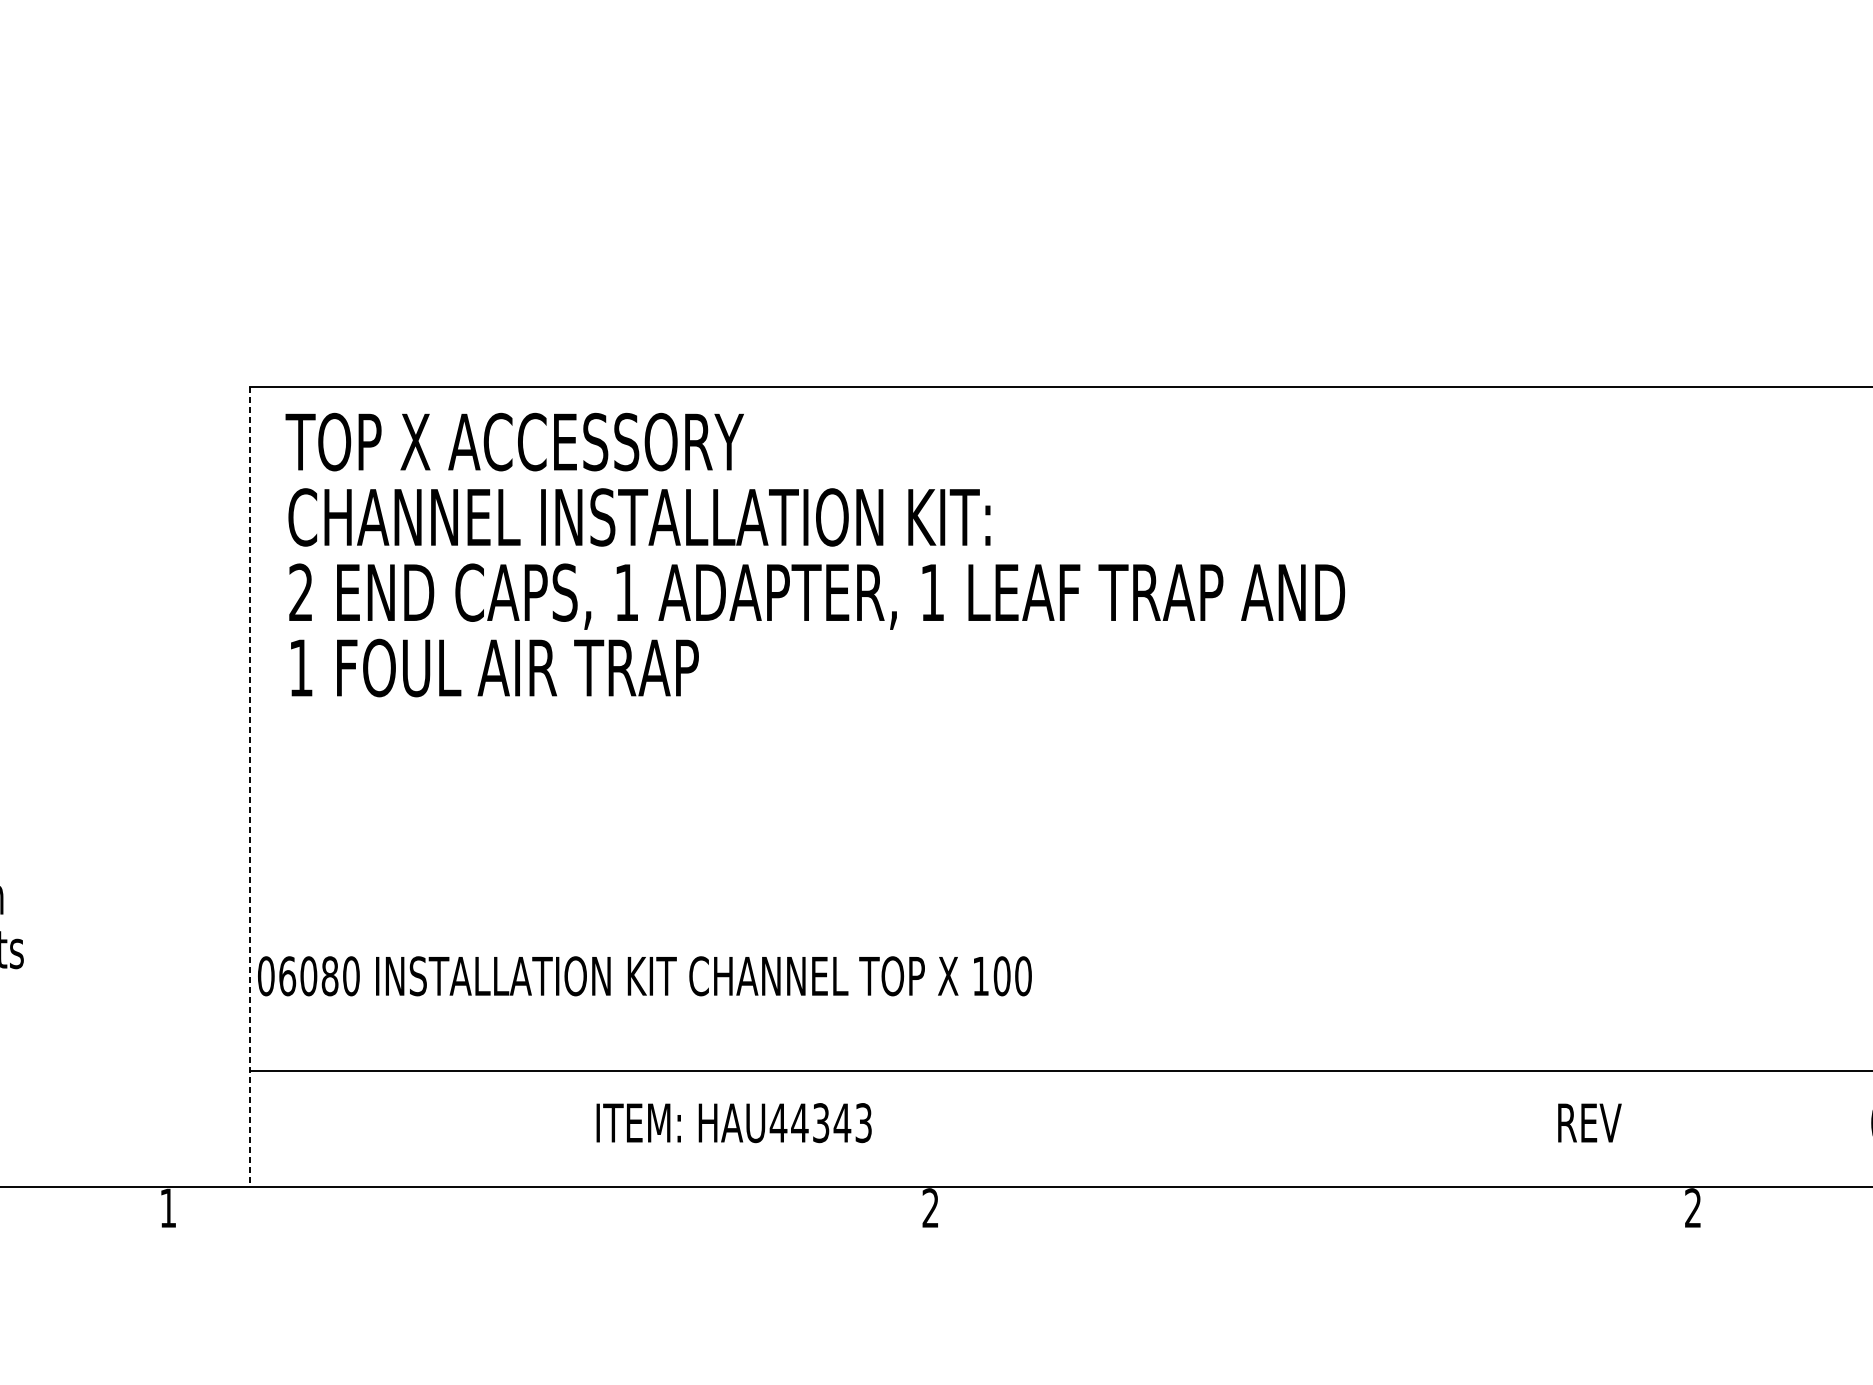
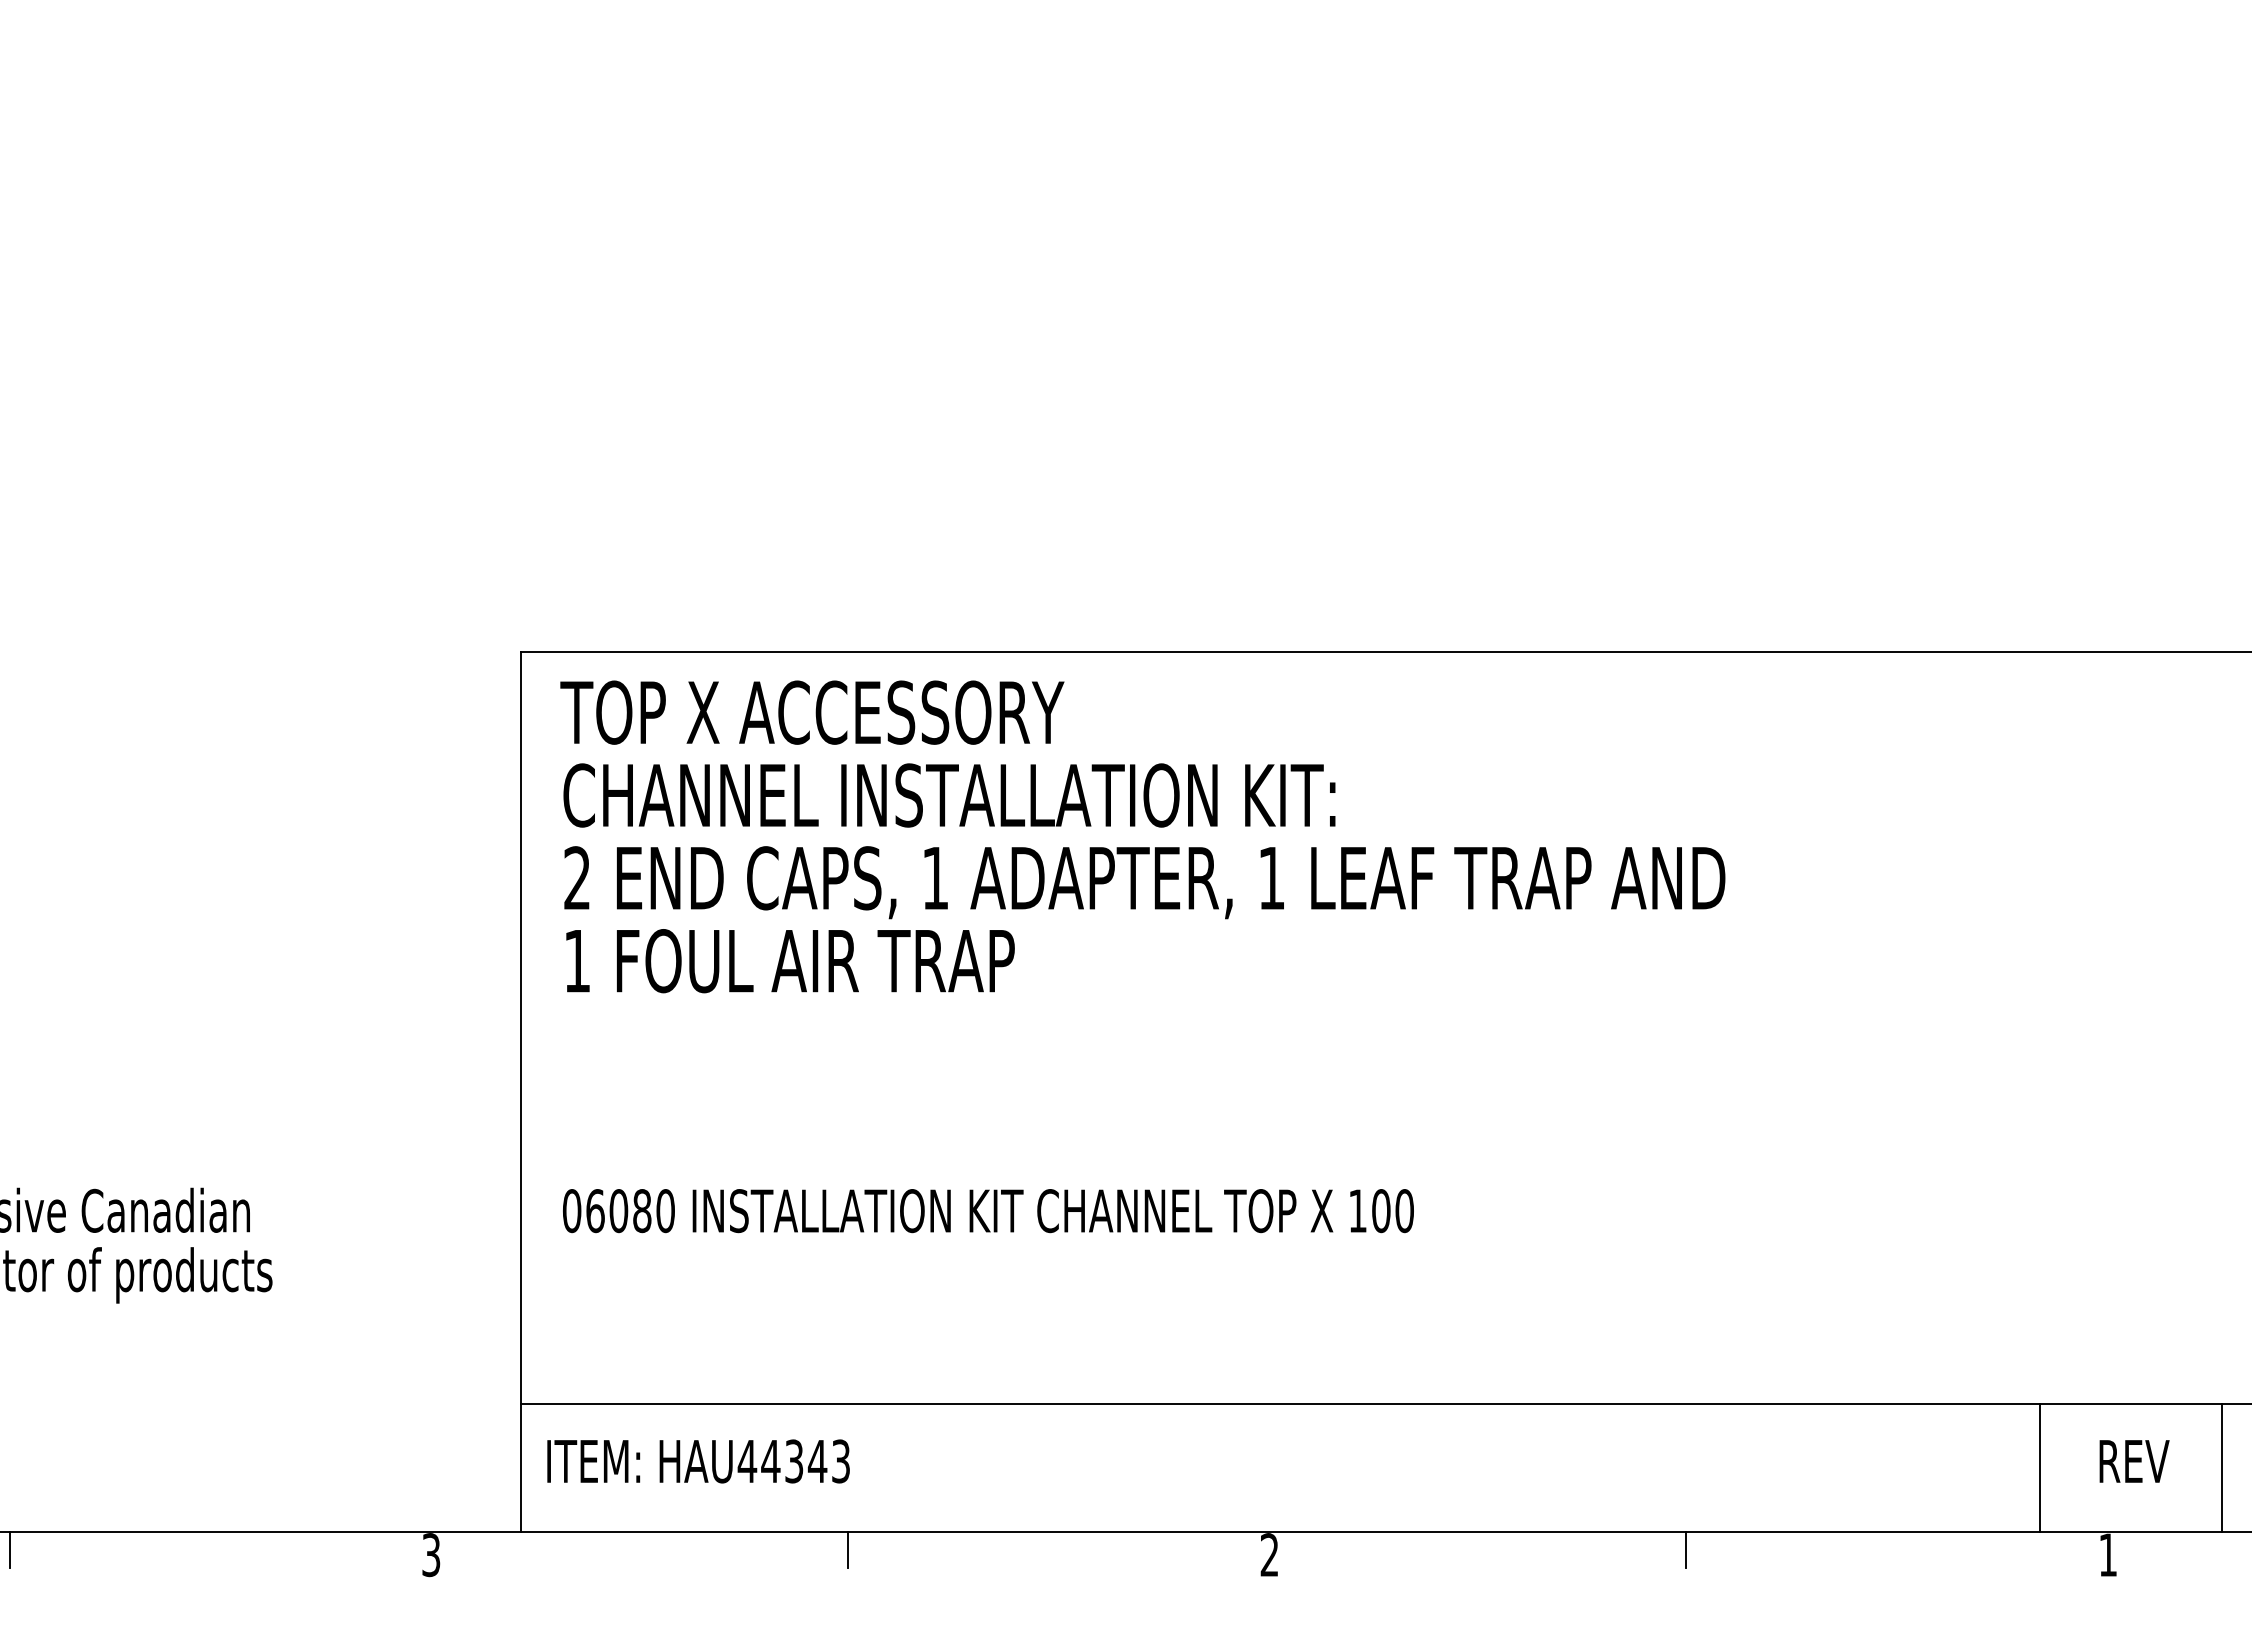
line: (250, 787) -> (521, 1092), dashed -> solid
text: (644, 976) -> (988, 1211), moved
text: (734, 1123) -> (698, 1461), moved
text: (1589, 1123) -> (2134, 1461), moved
line: (1631, 1129) -> (2040, 1468), added
line: (1796, 1129) -> (2221, 1468), added
line: (546, 1204) -> (847, 1550), added
line: (1309, 1204) -> (1686, 1550), added
text: (1692, 1207) -> (2107, 1554), 2 -> 1
text: (168, 1208) -> (431, 1555), 1 -> 3

